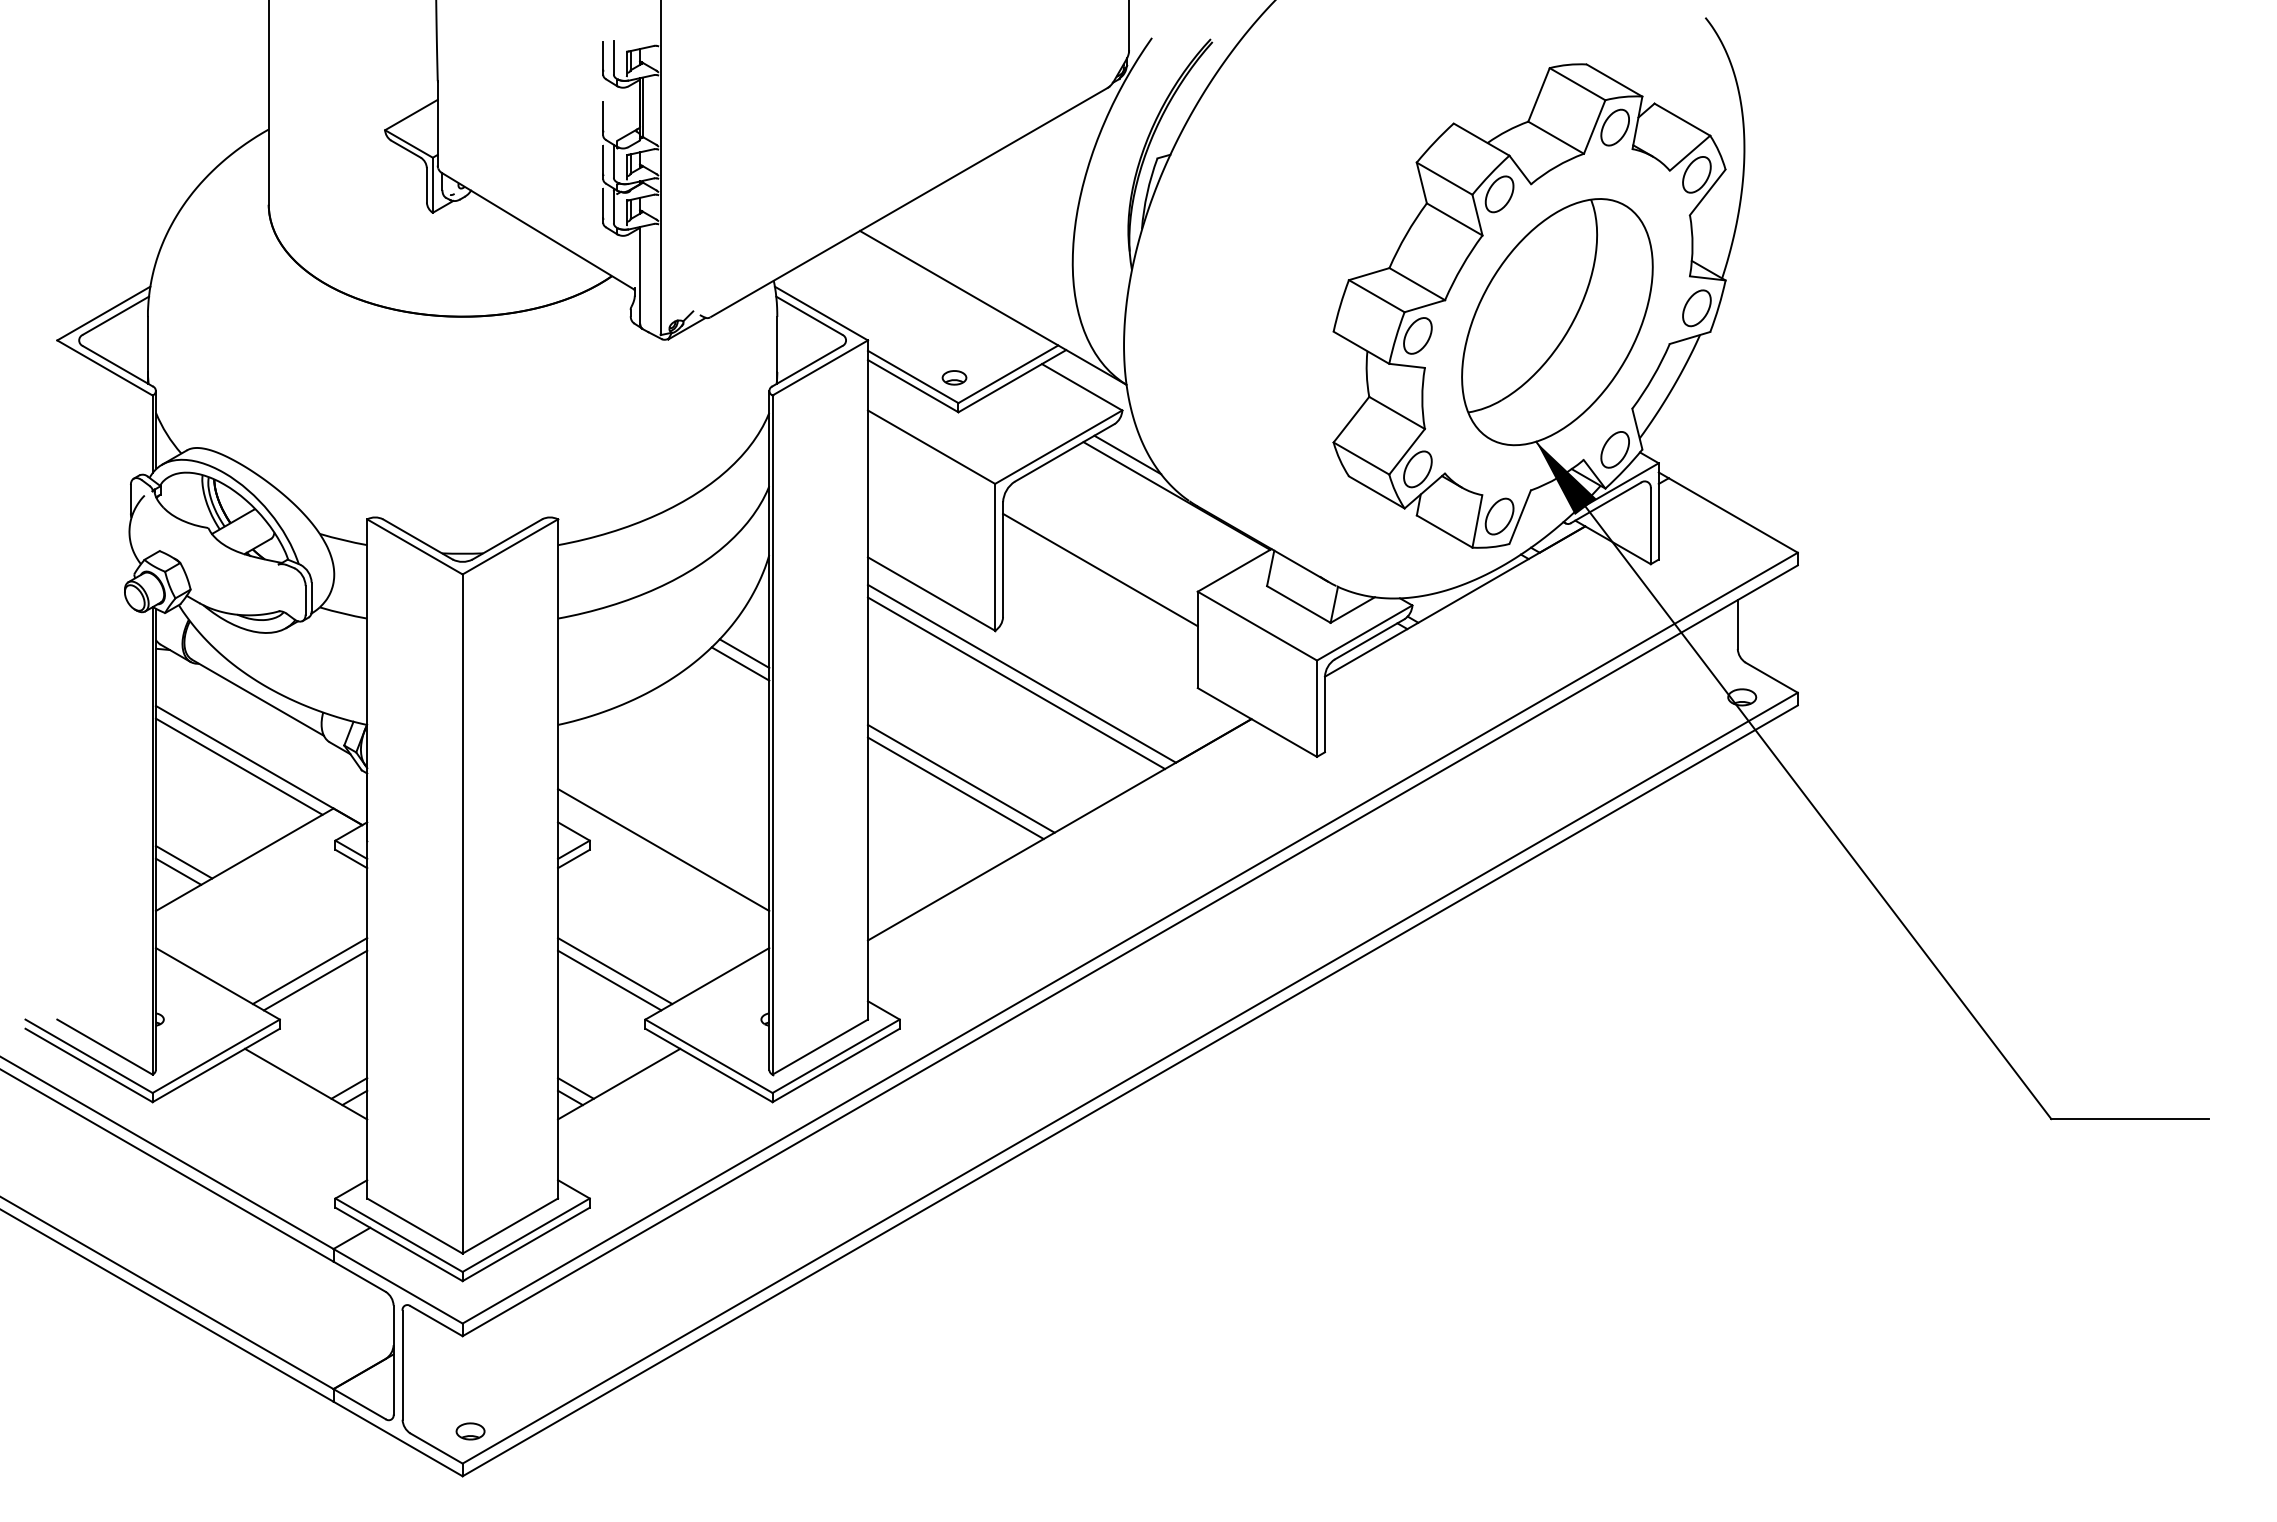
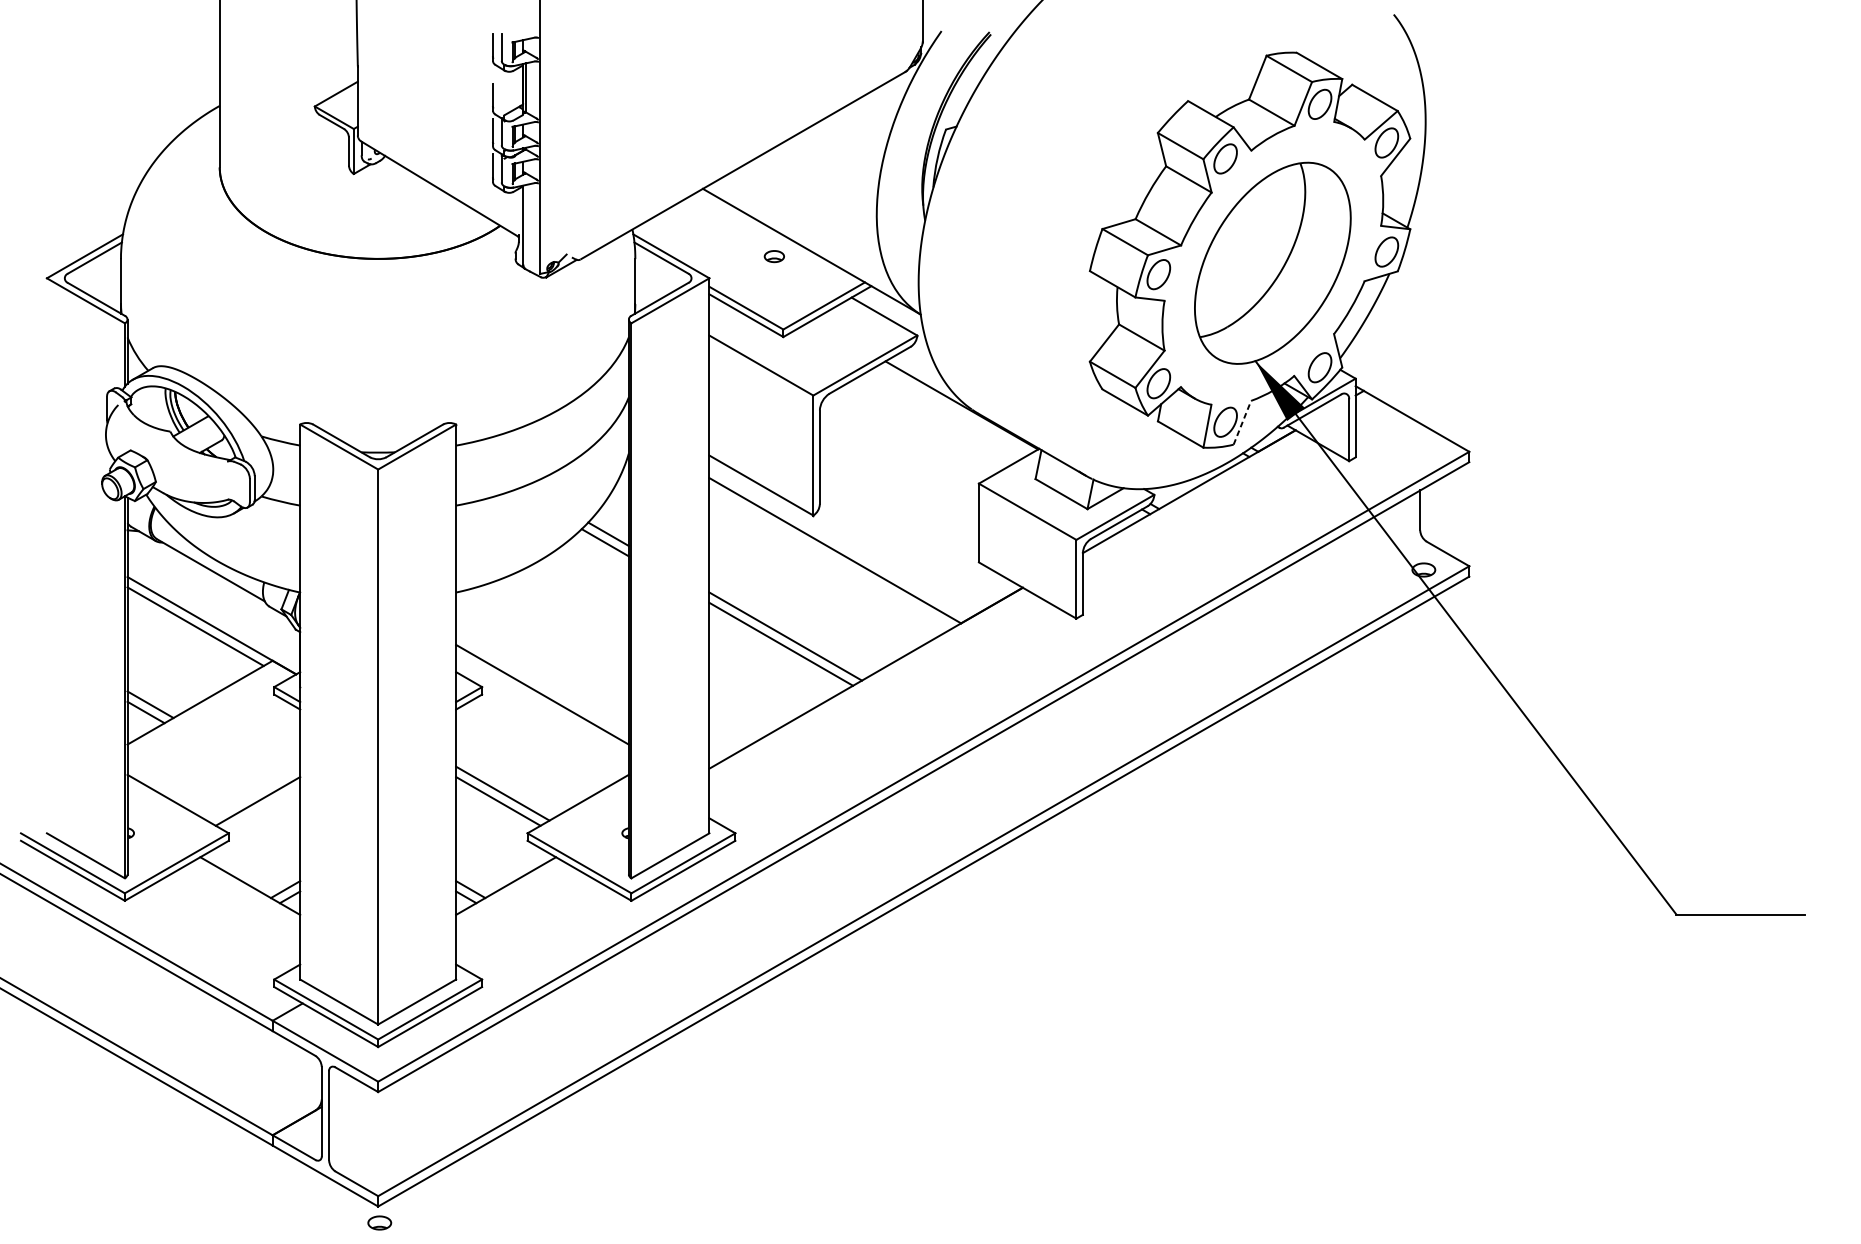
part: (954, 377) -> (774, 256), moved
line: (1127, 454) -> (921, 371), removed
line: (1520, 517) -> (1242, 423), solid -> dashed
line: (1100, 569) -> (899, 465), removed
line: (1016, 683) -> (830, 558), removed
line: (309, 971) -> (253, 794), removed
part: (470, 1431) -> (379, 1223), moved

